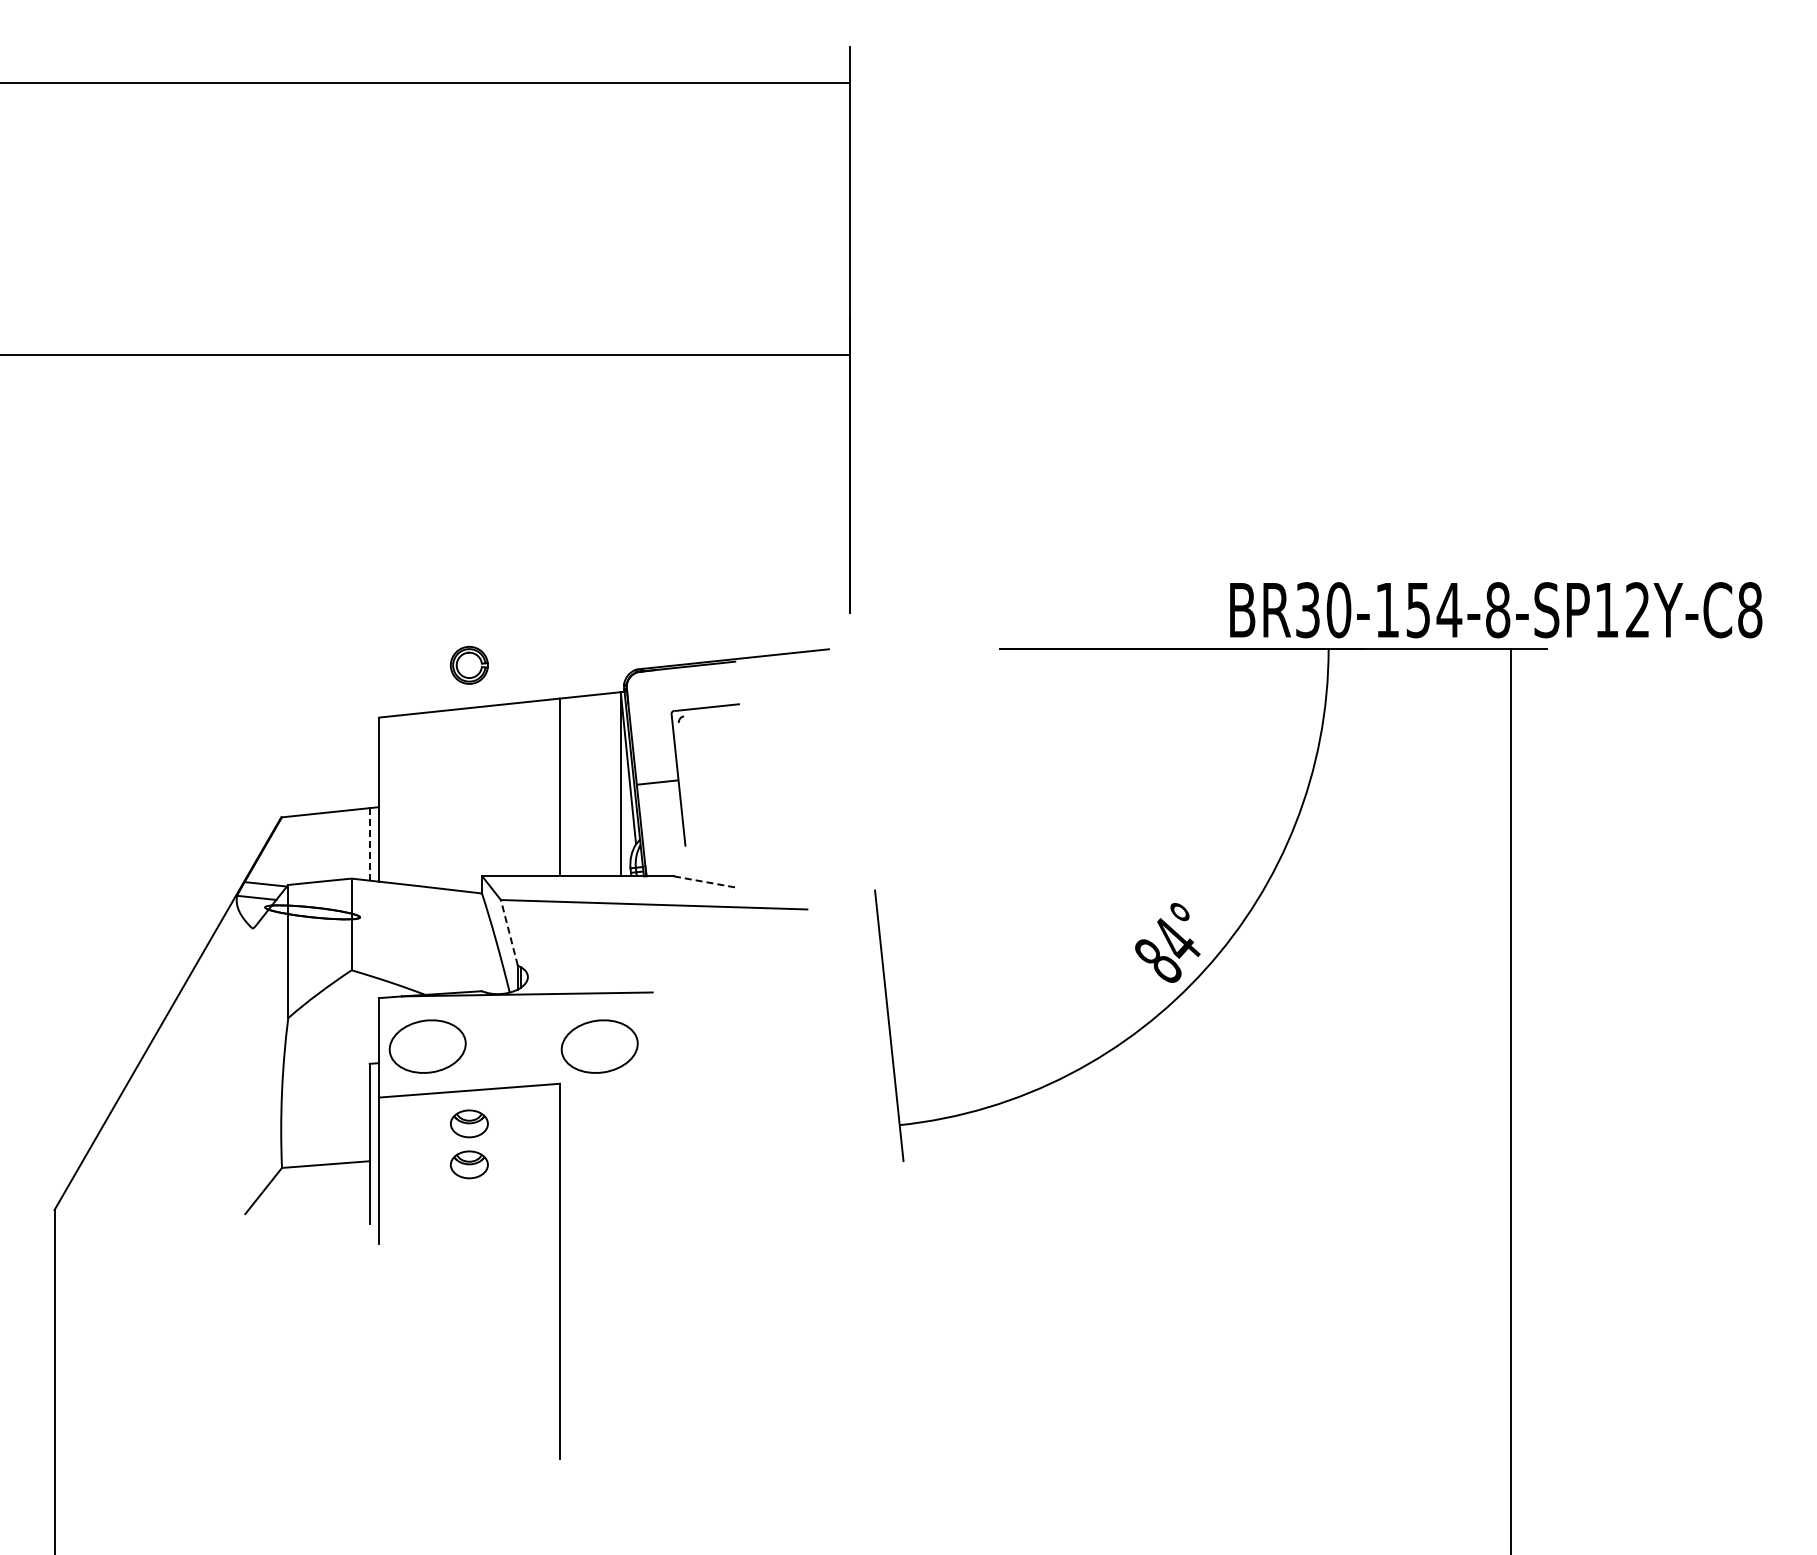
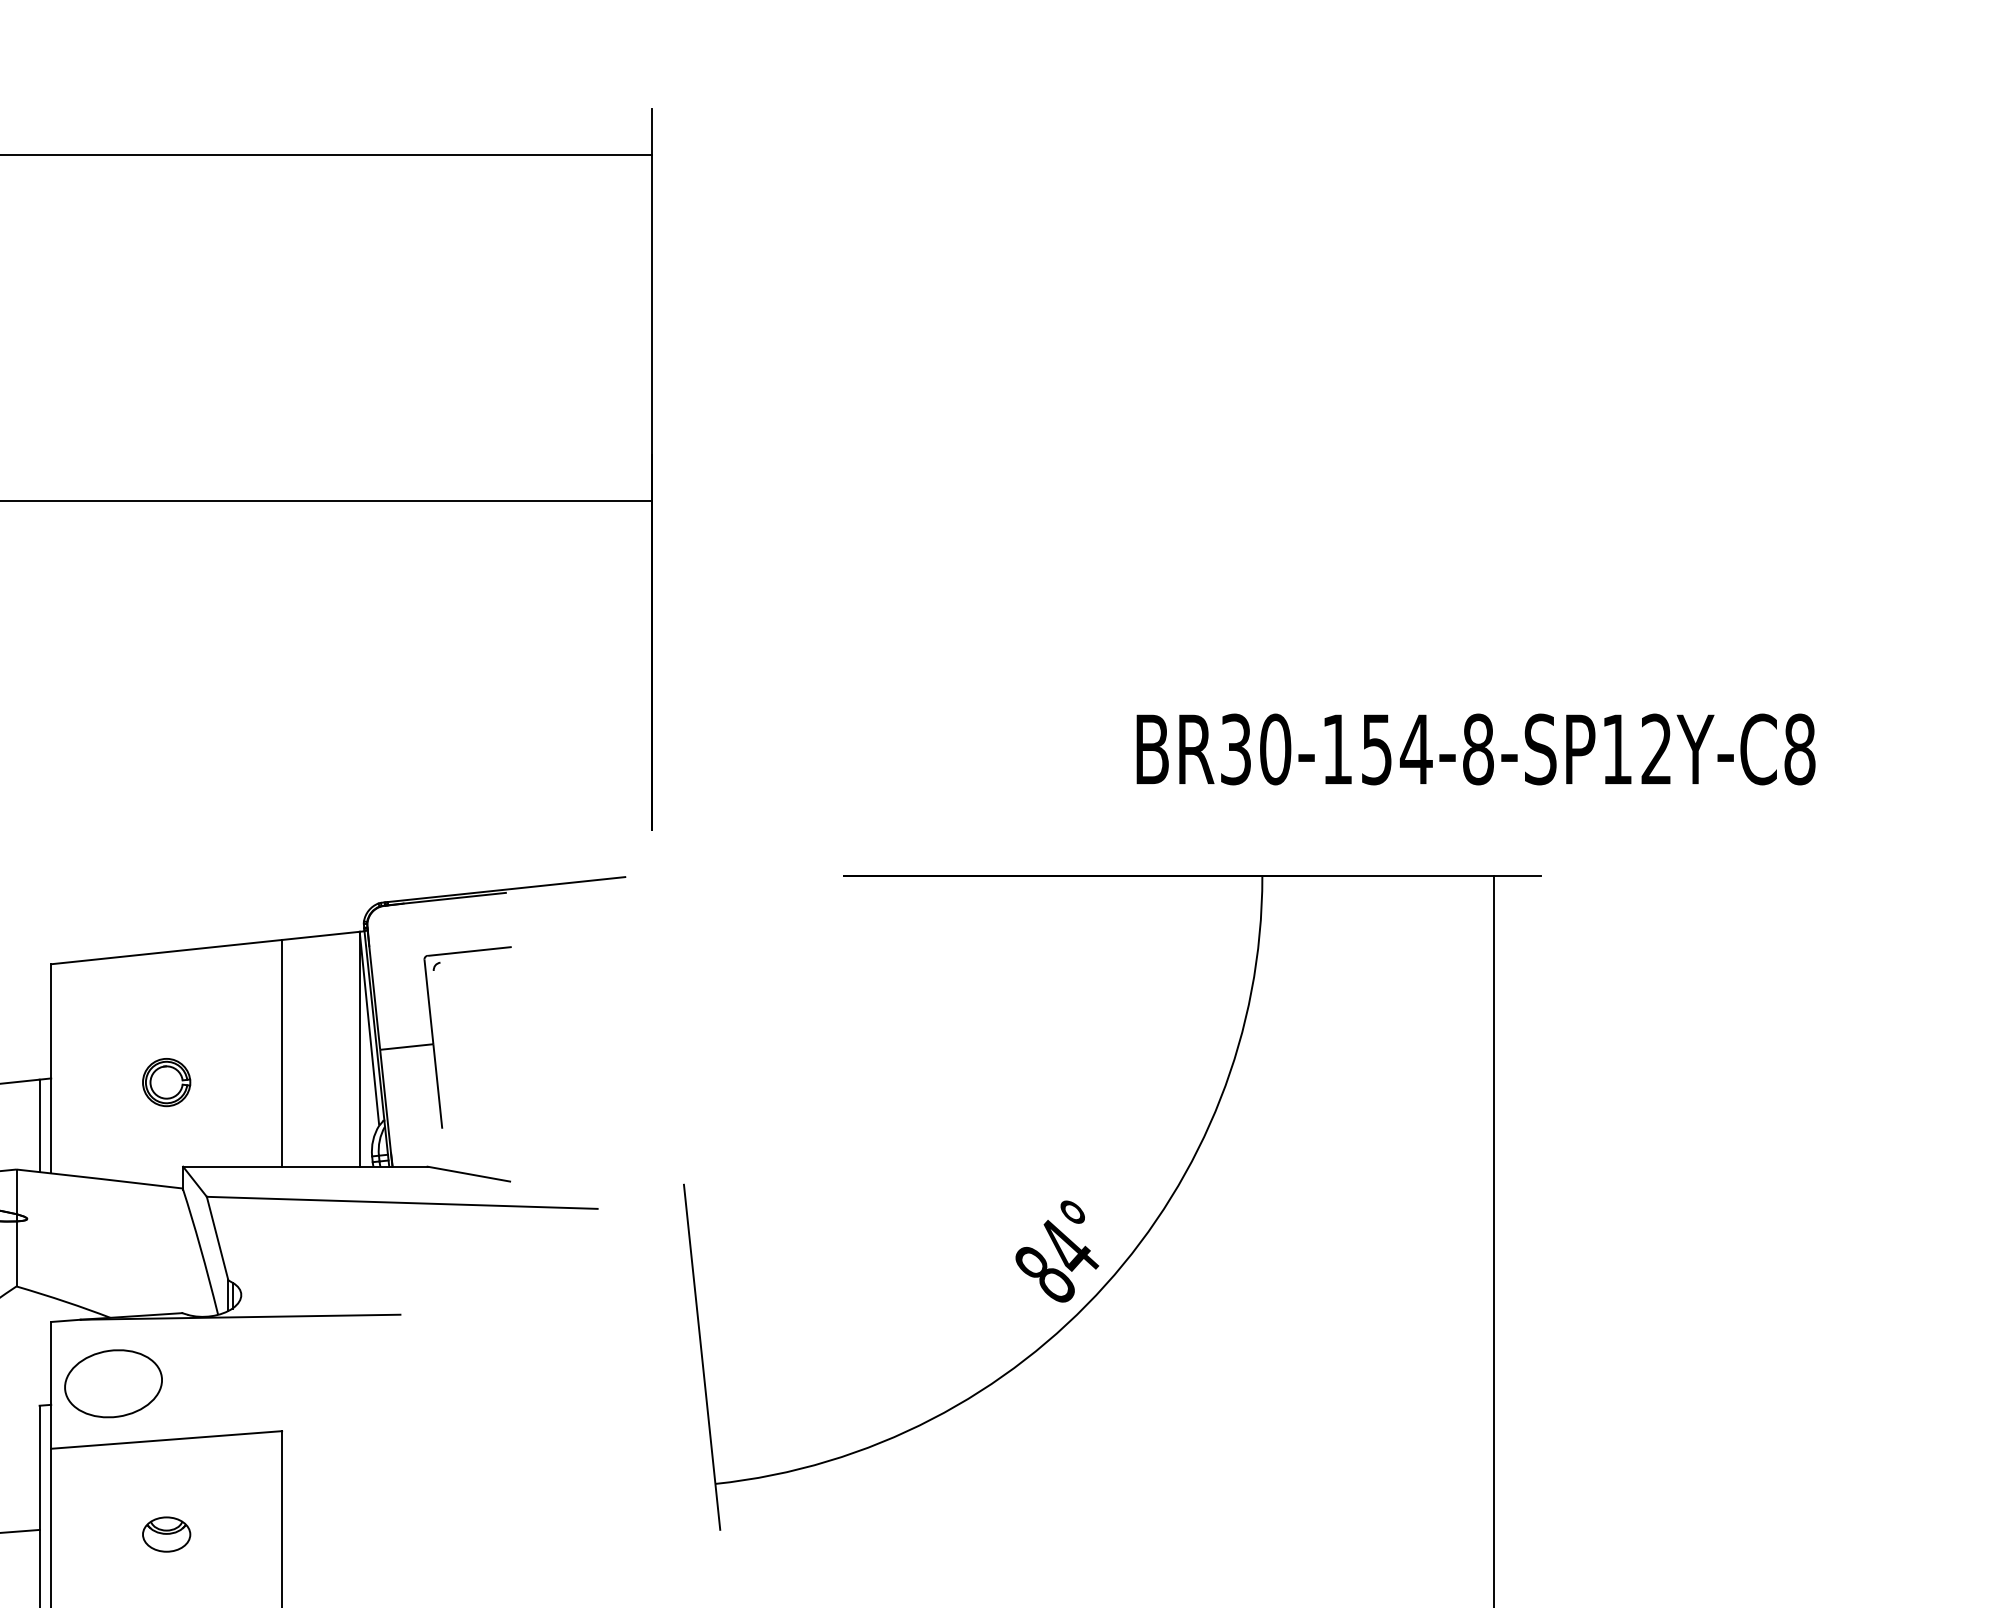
text: (1496, 610) -> (1476, 749), moved
part: (469, 664) -> (166, 1081), moved
line: (369, 843) -> (39, 1124), dashed -> solid
line: (706, 882) -> (469, 1174), dashed -> solid
line: (509, 932) -> (217, 1238), dashed -> solid
part: (599, 1046) -> (332, 1383), removed
part: (469, 1123) -> (166, 1481), removed

